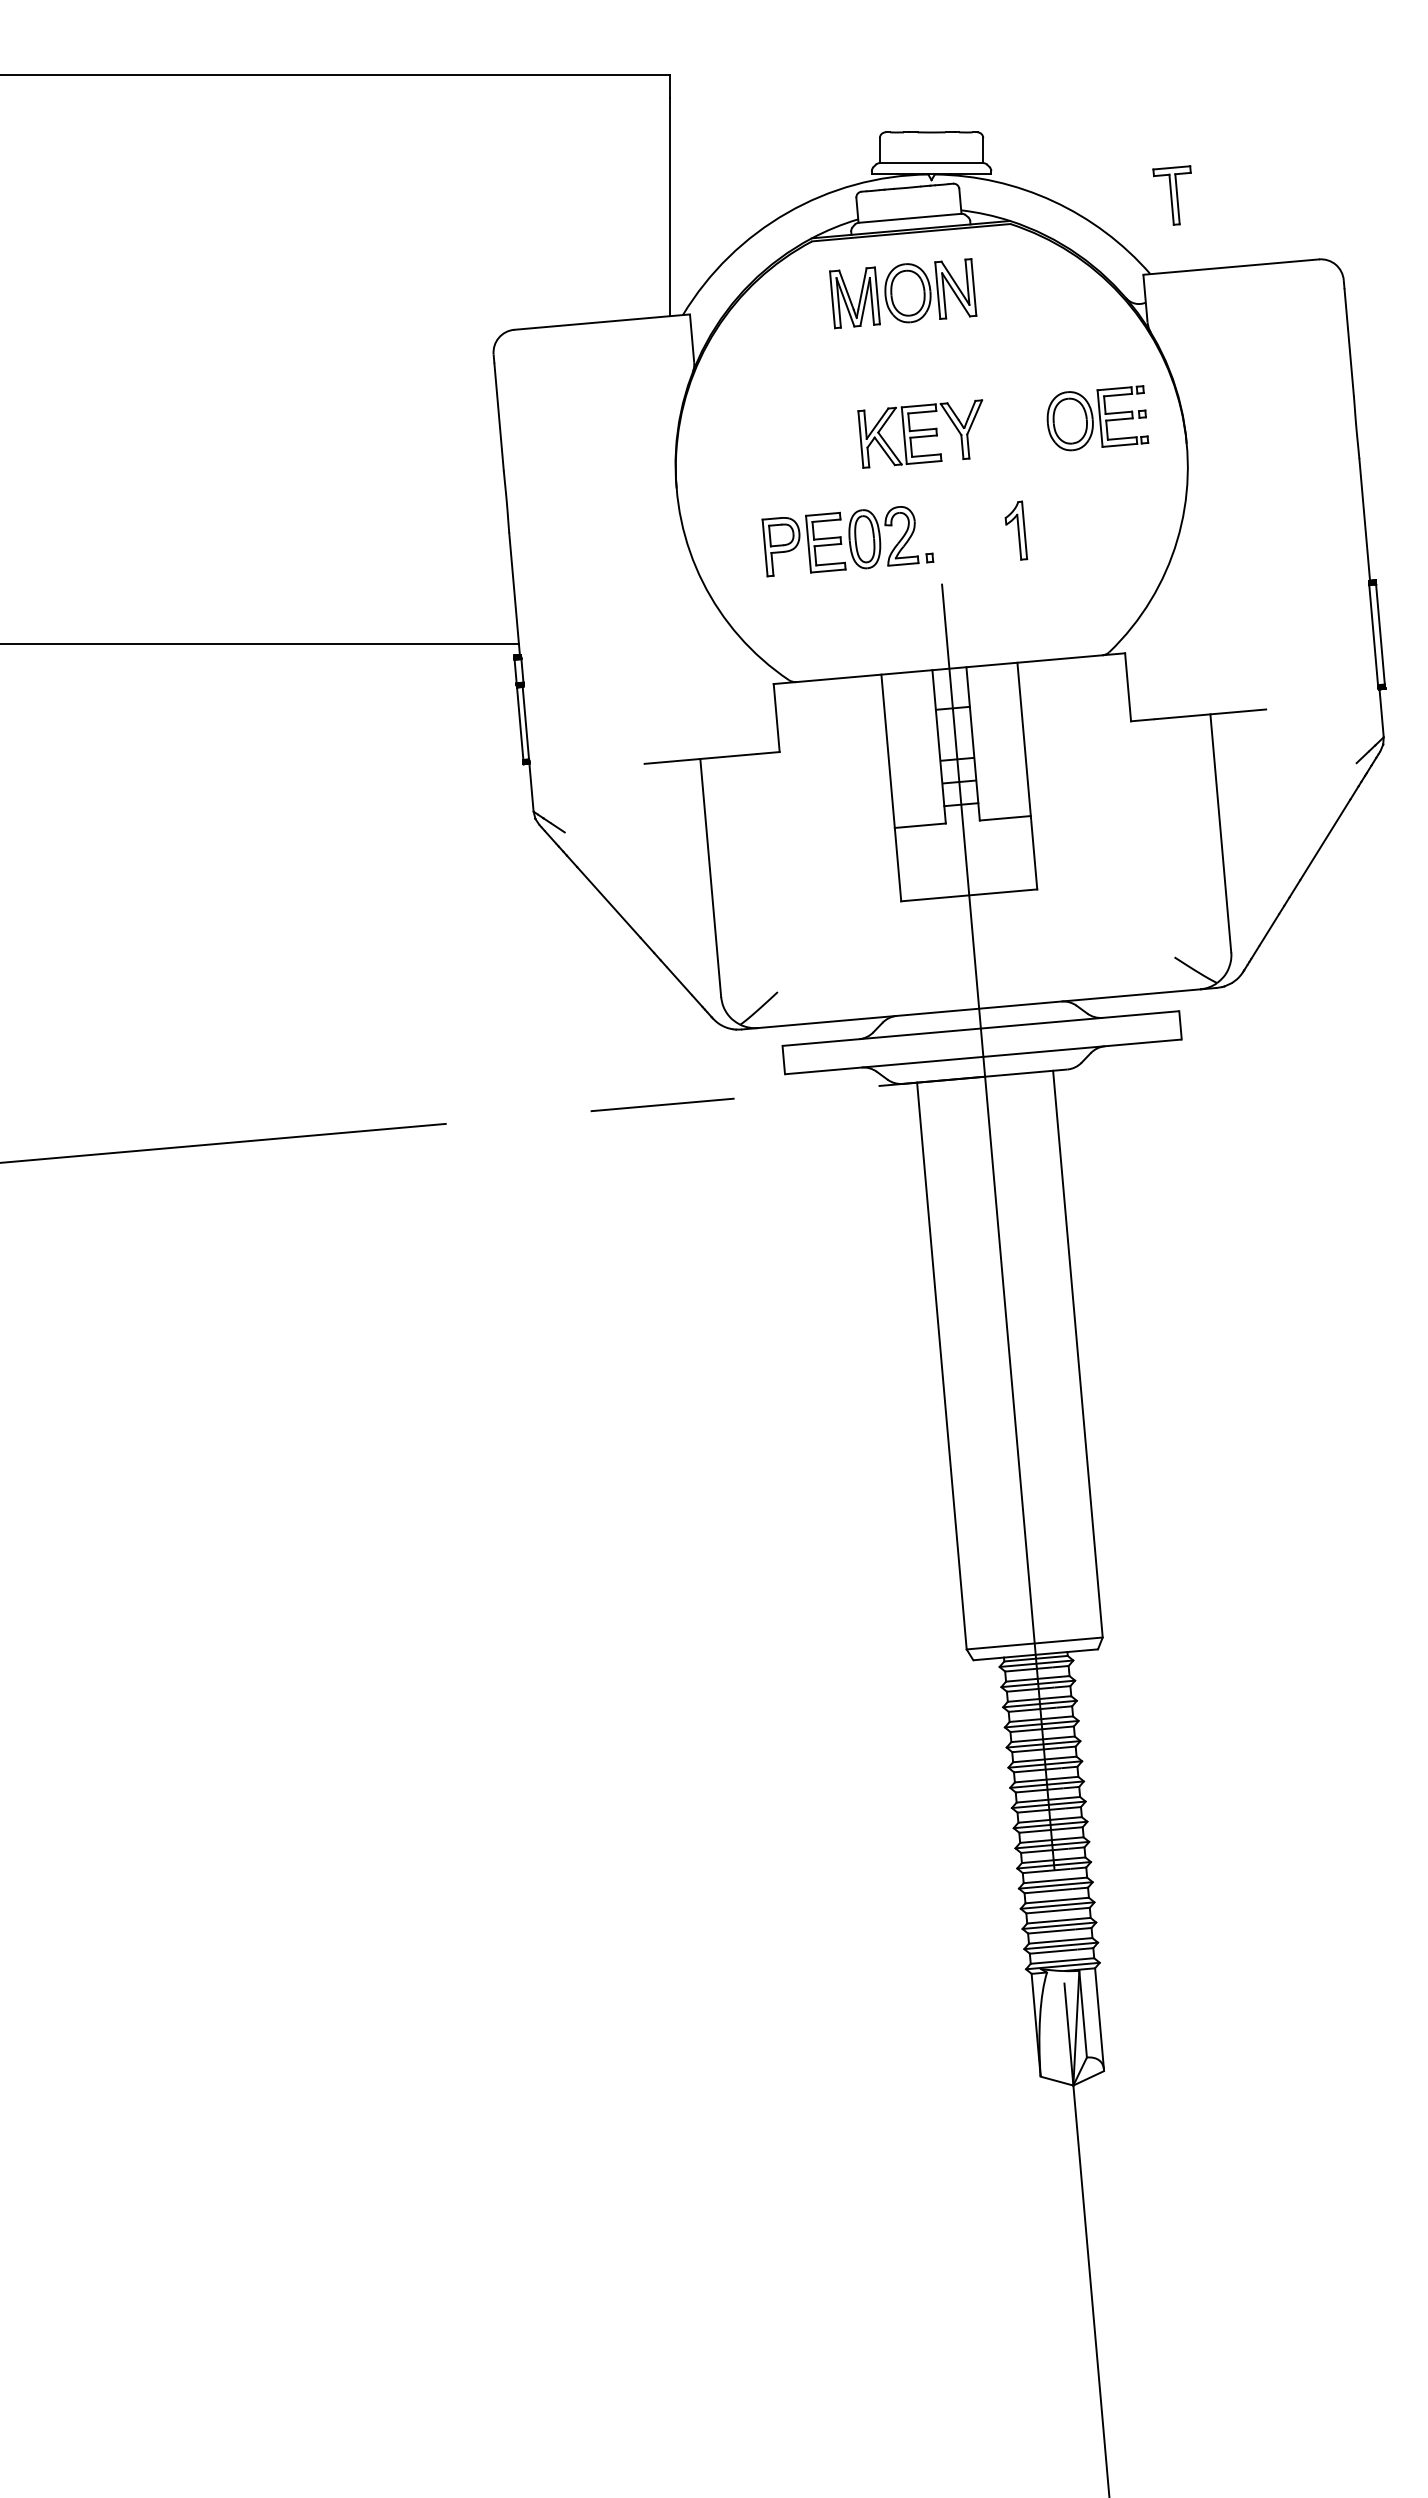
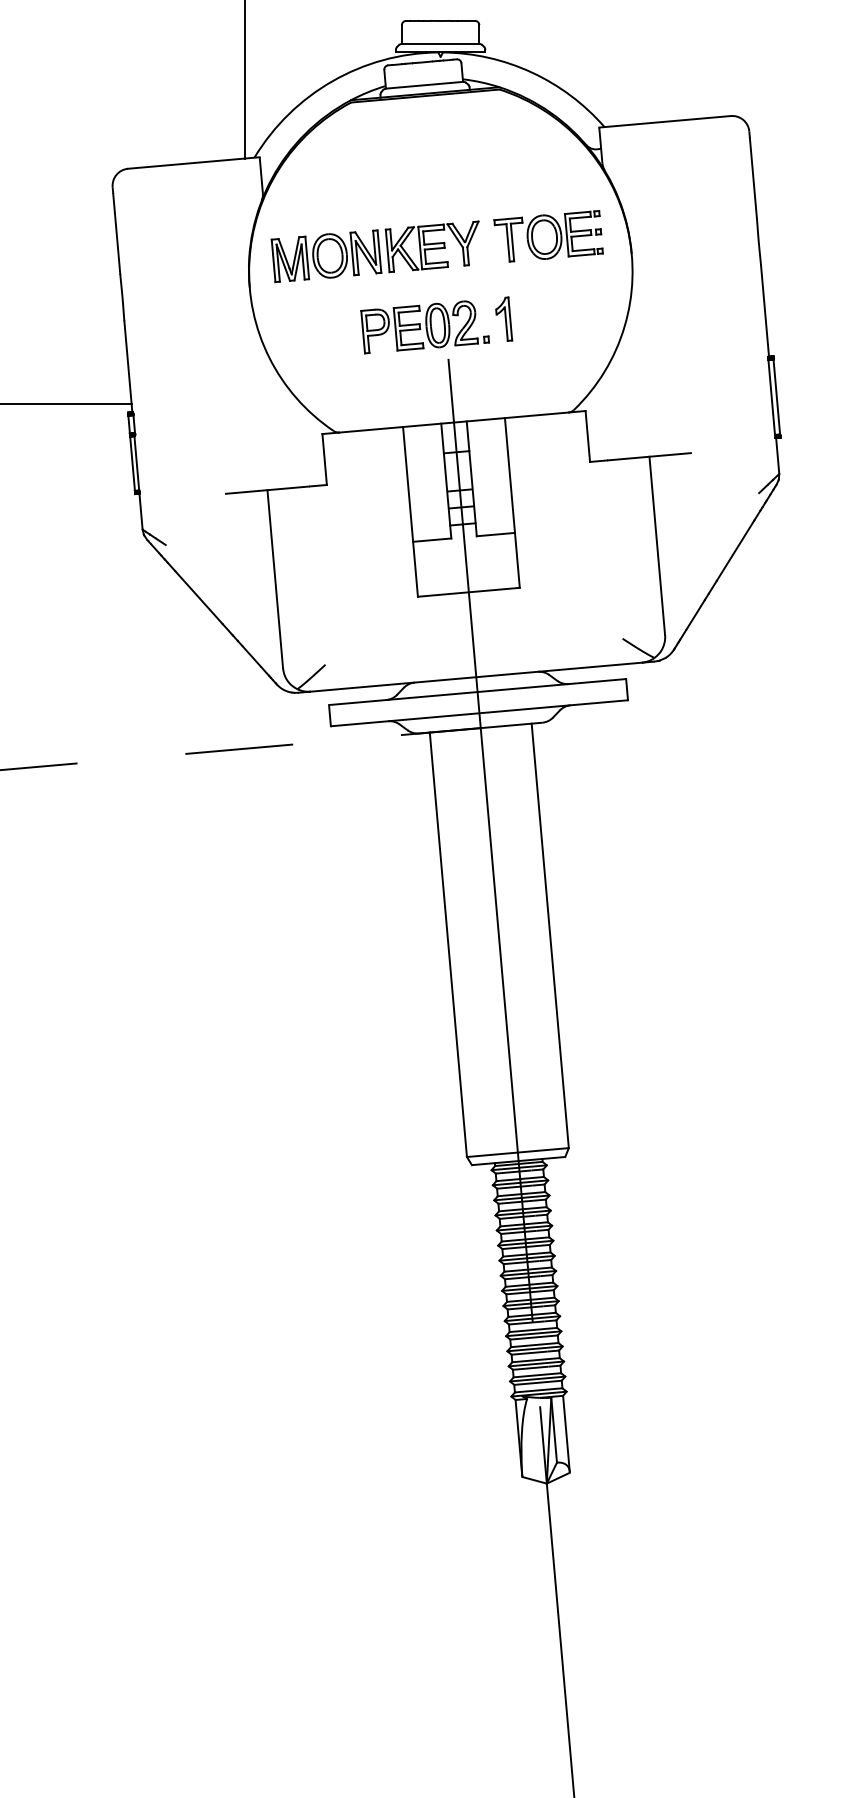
part: (1171, 195) -> (507, 239), moved
part: (903, 293) -> (326, 256), moved
part: (847, 541) -> (424, 327), moved

